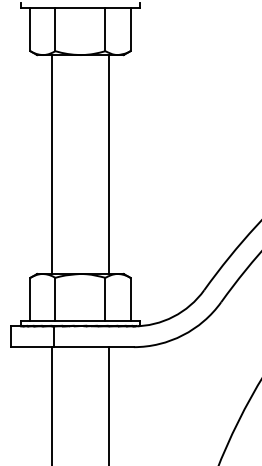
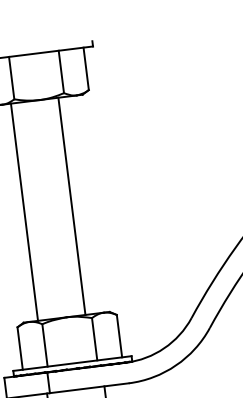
line: (109, 164) -> (72, 206), moved

